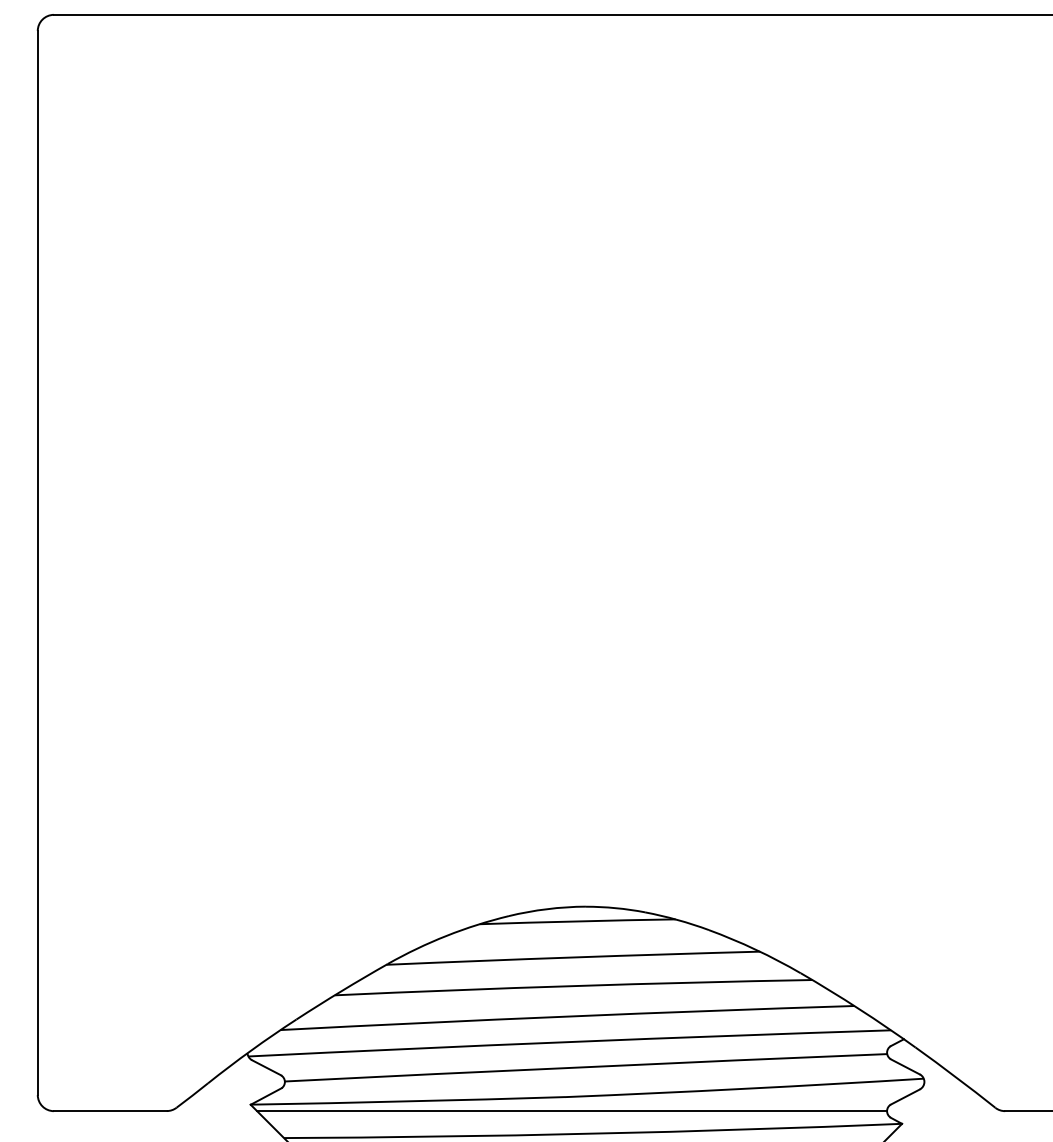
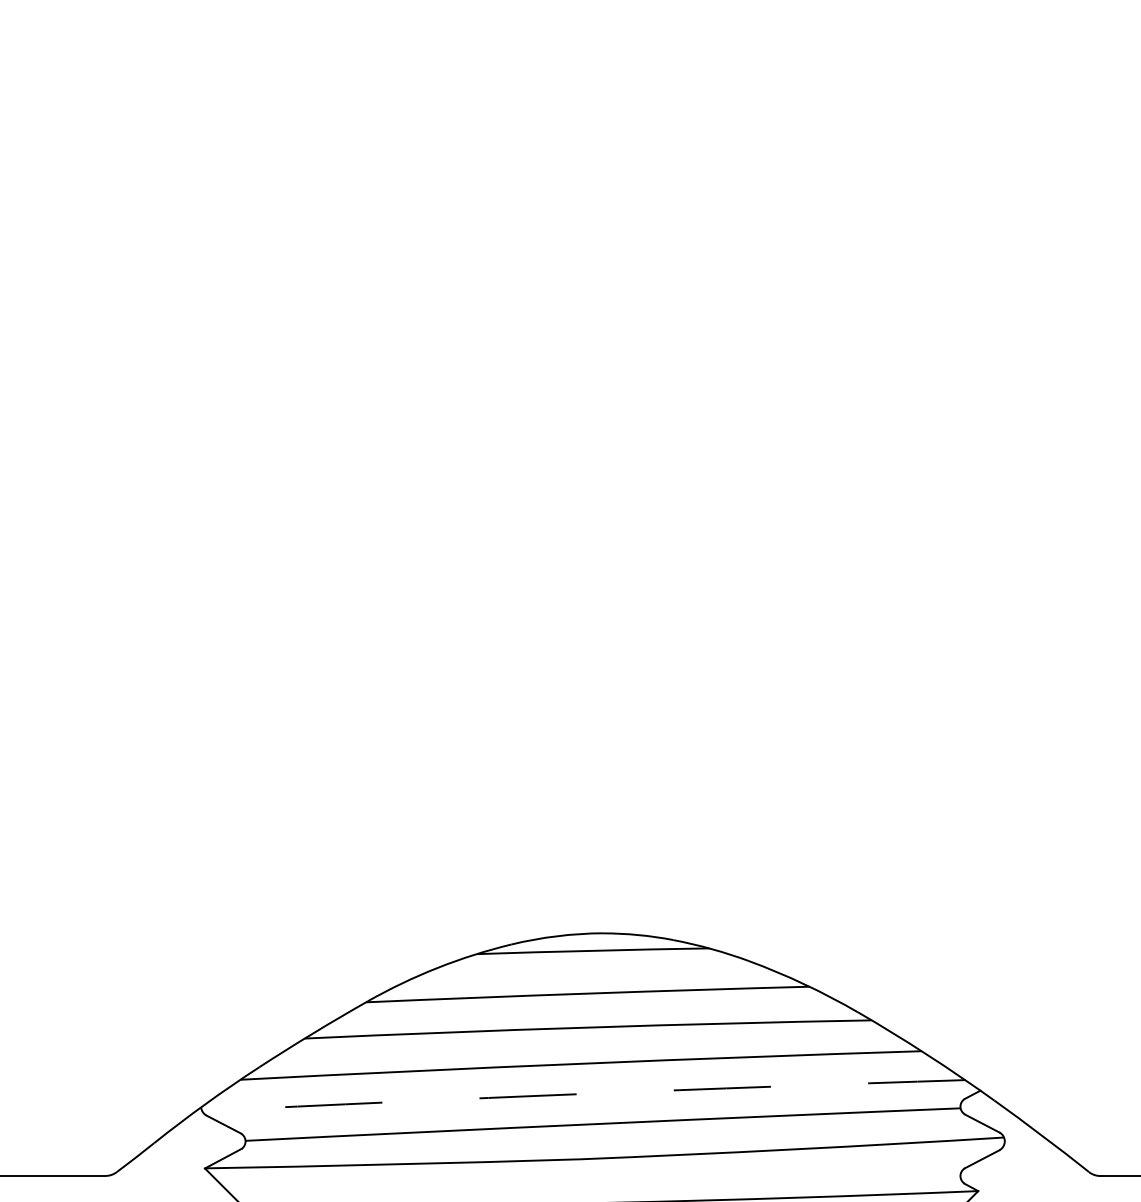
arc: (569, 1042) -> (583, 1094), solid -> dashed
line: (572, 1111) -> (587, 1176), removed

